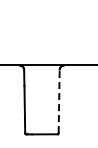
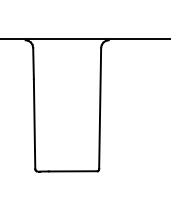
line: (59, 101) -> (100, 108), dashed -> solid

